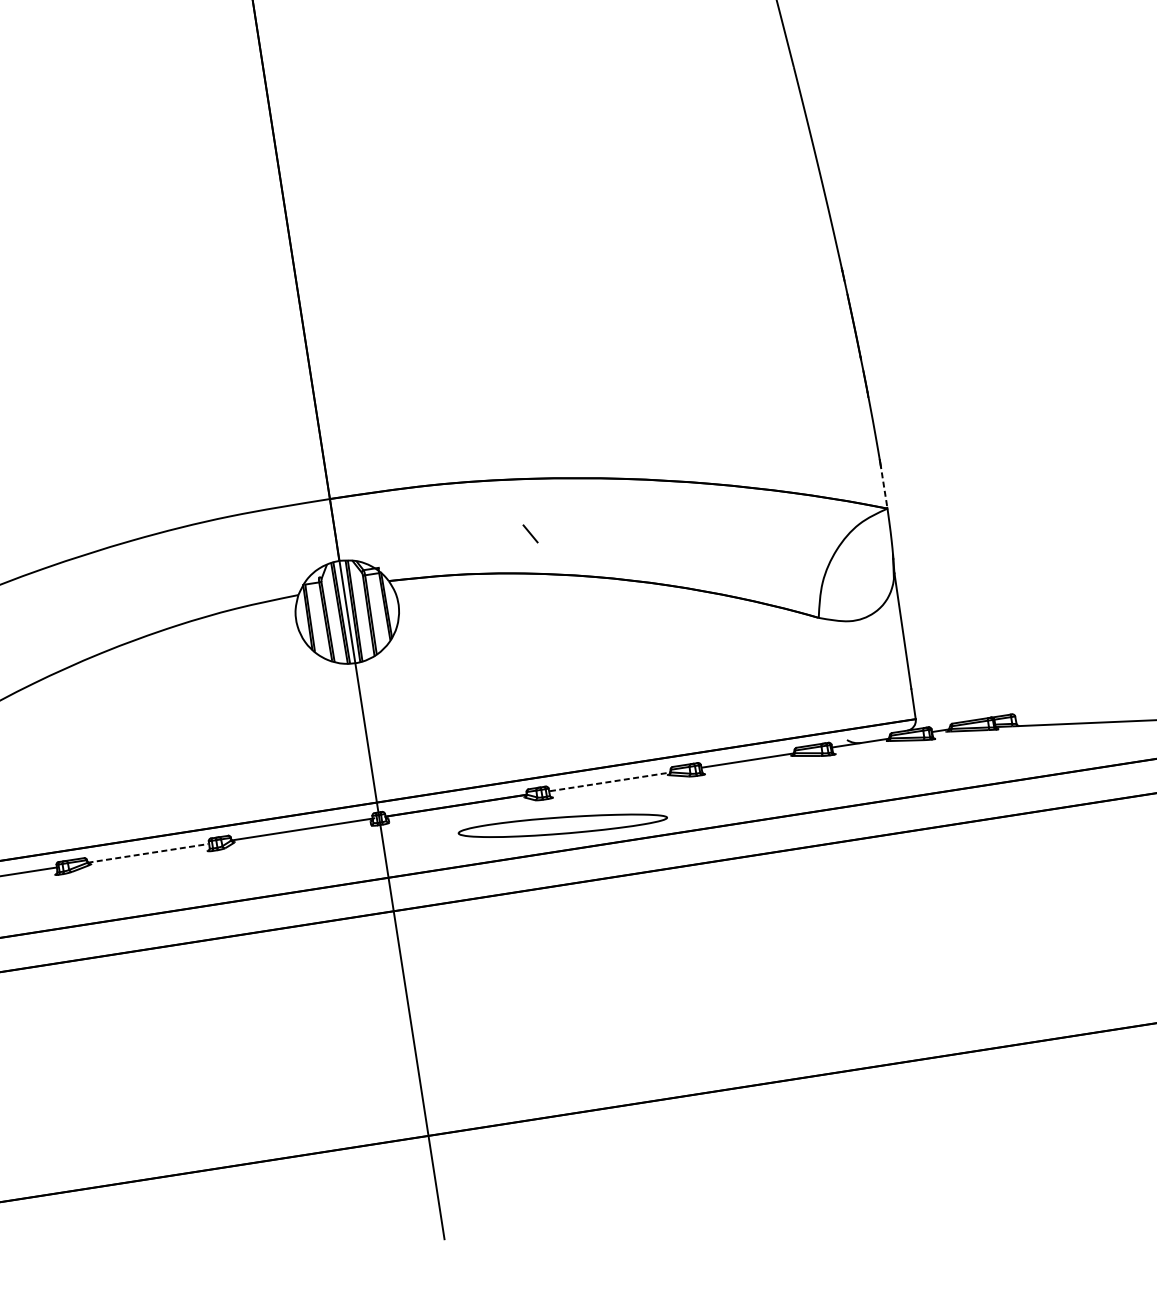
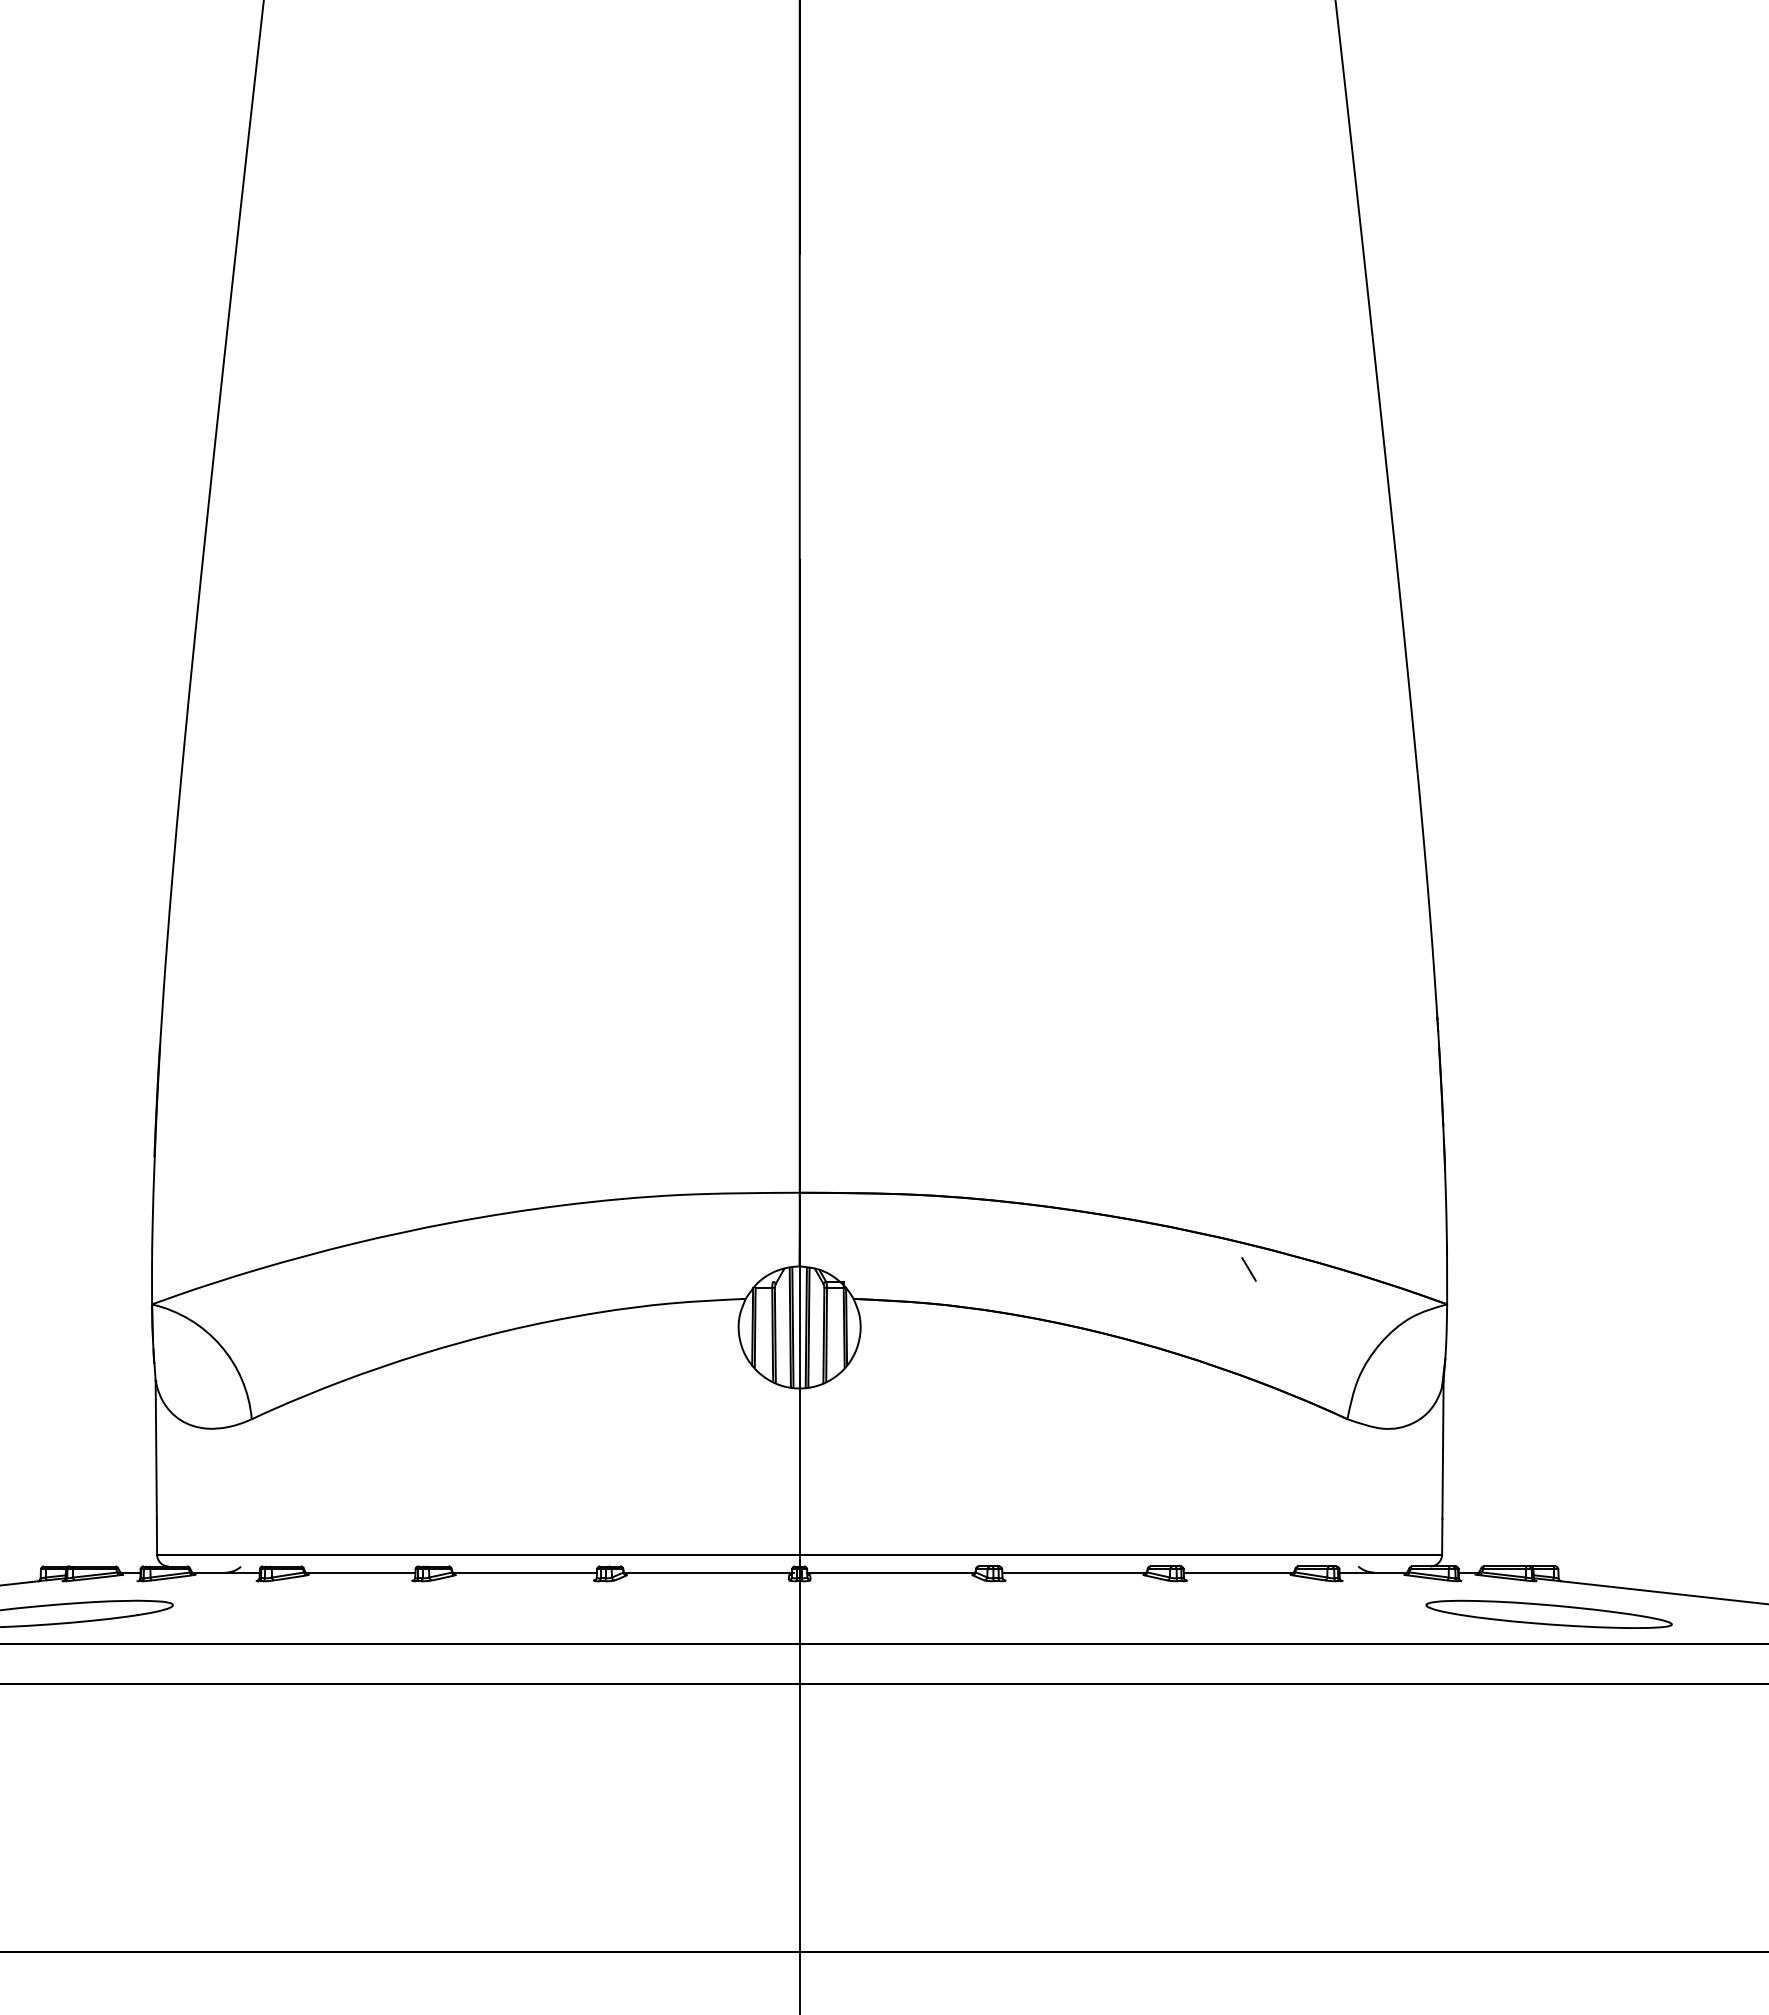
line: (884, 486) -> (1447, 1277), dashed -> solid
line: (530, 533) -> (1248, 1269), moved
line: (610, 781) -> (1075, 1572), dashed -> solid
part: (562, 824) -> (1548, 1613), moved
line: (147, 853) -> (523, 1572), dashed -> solid

